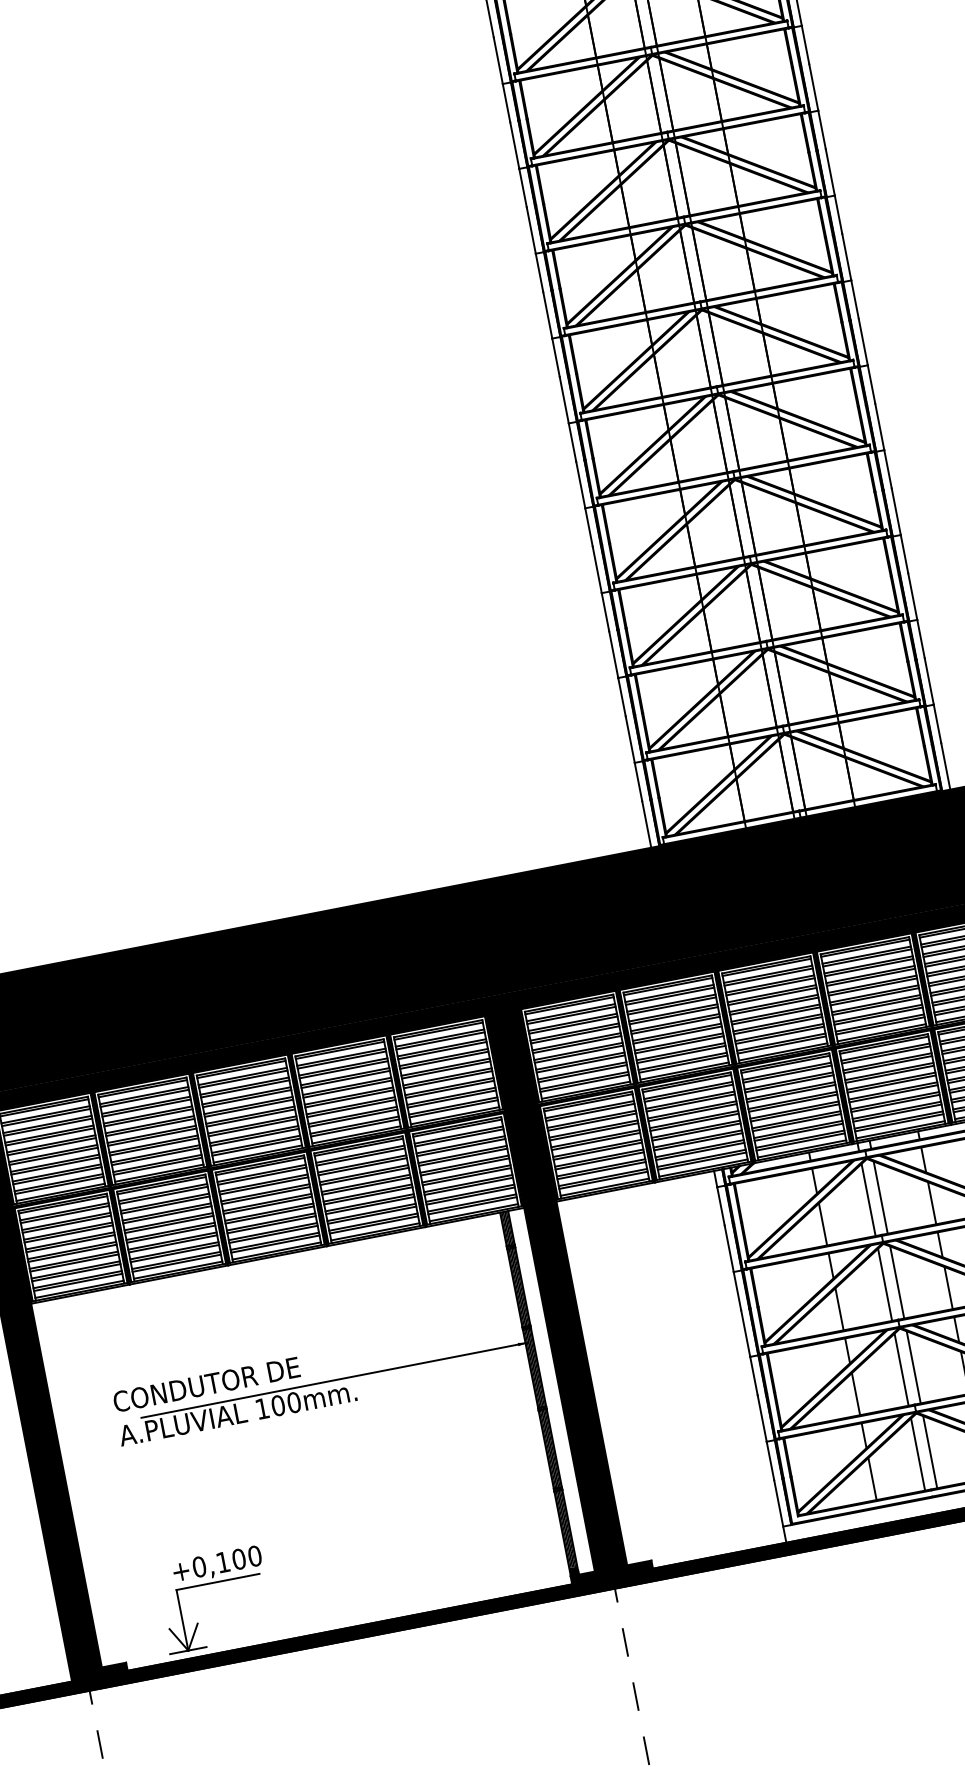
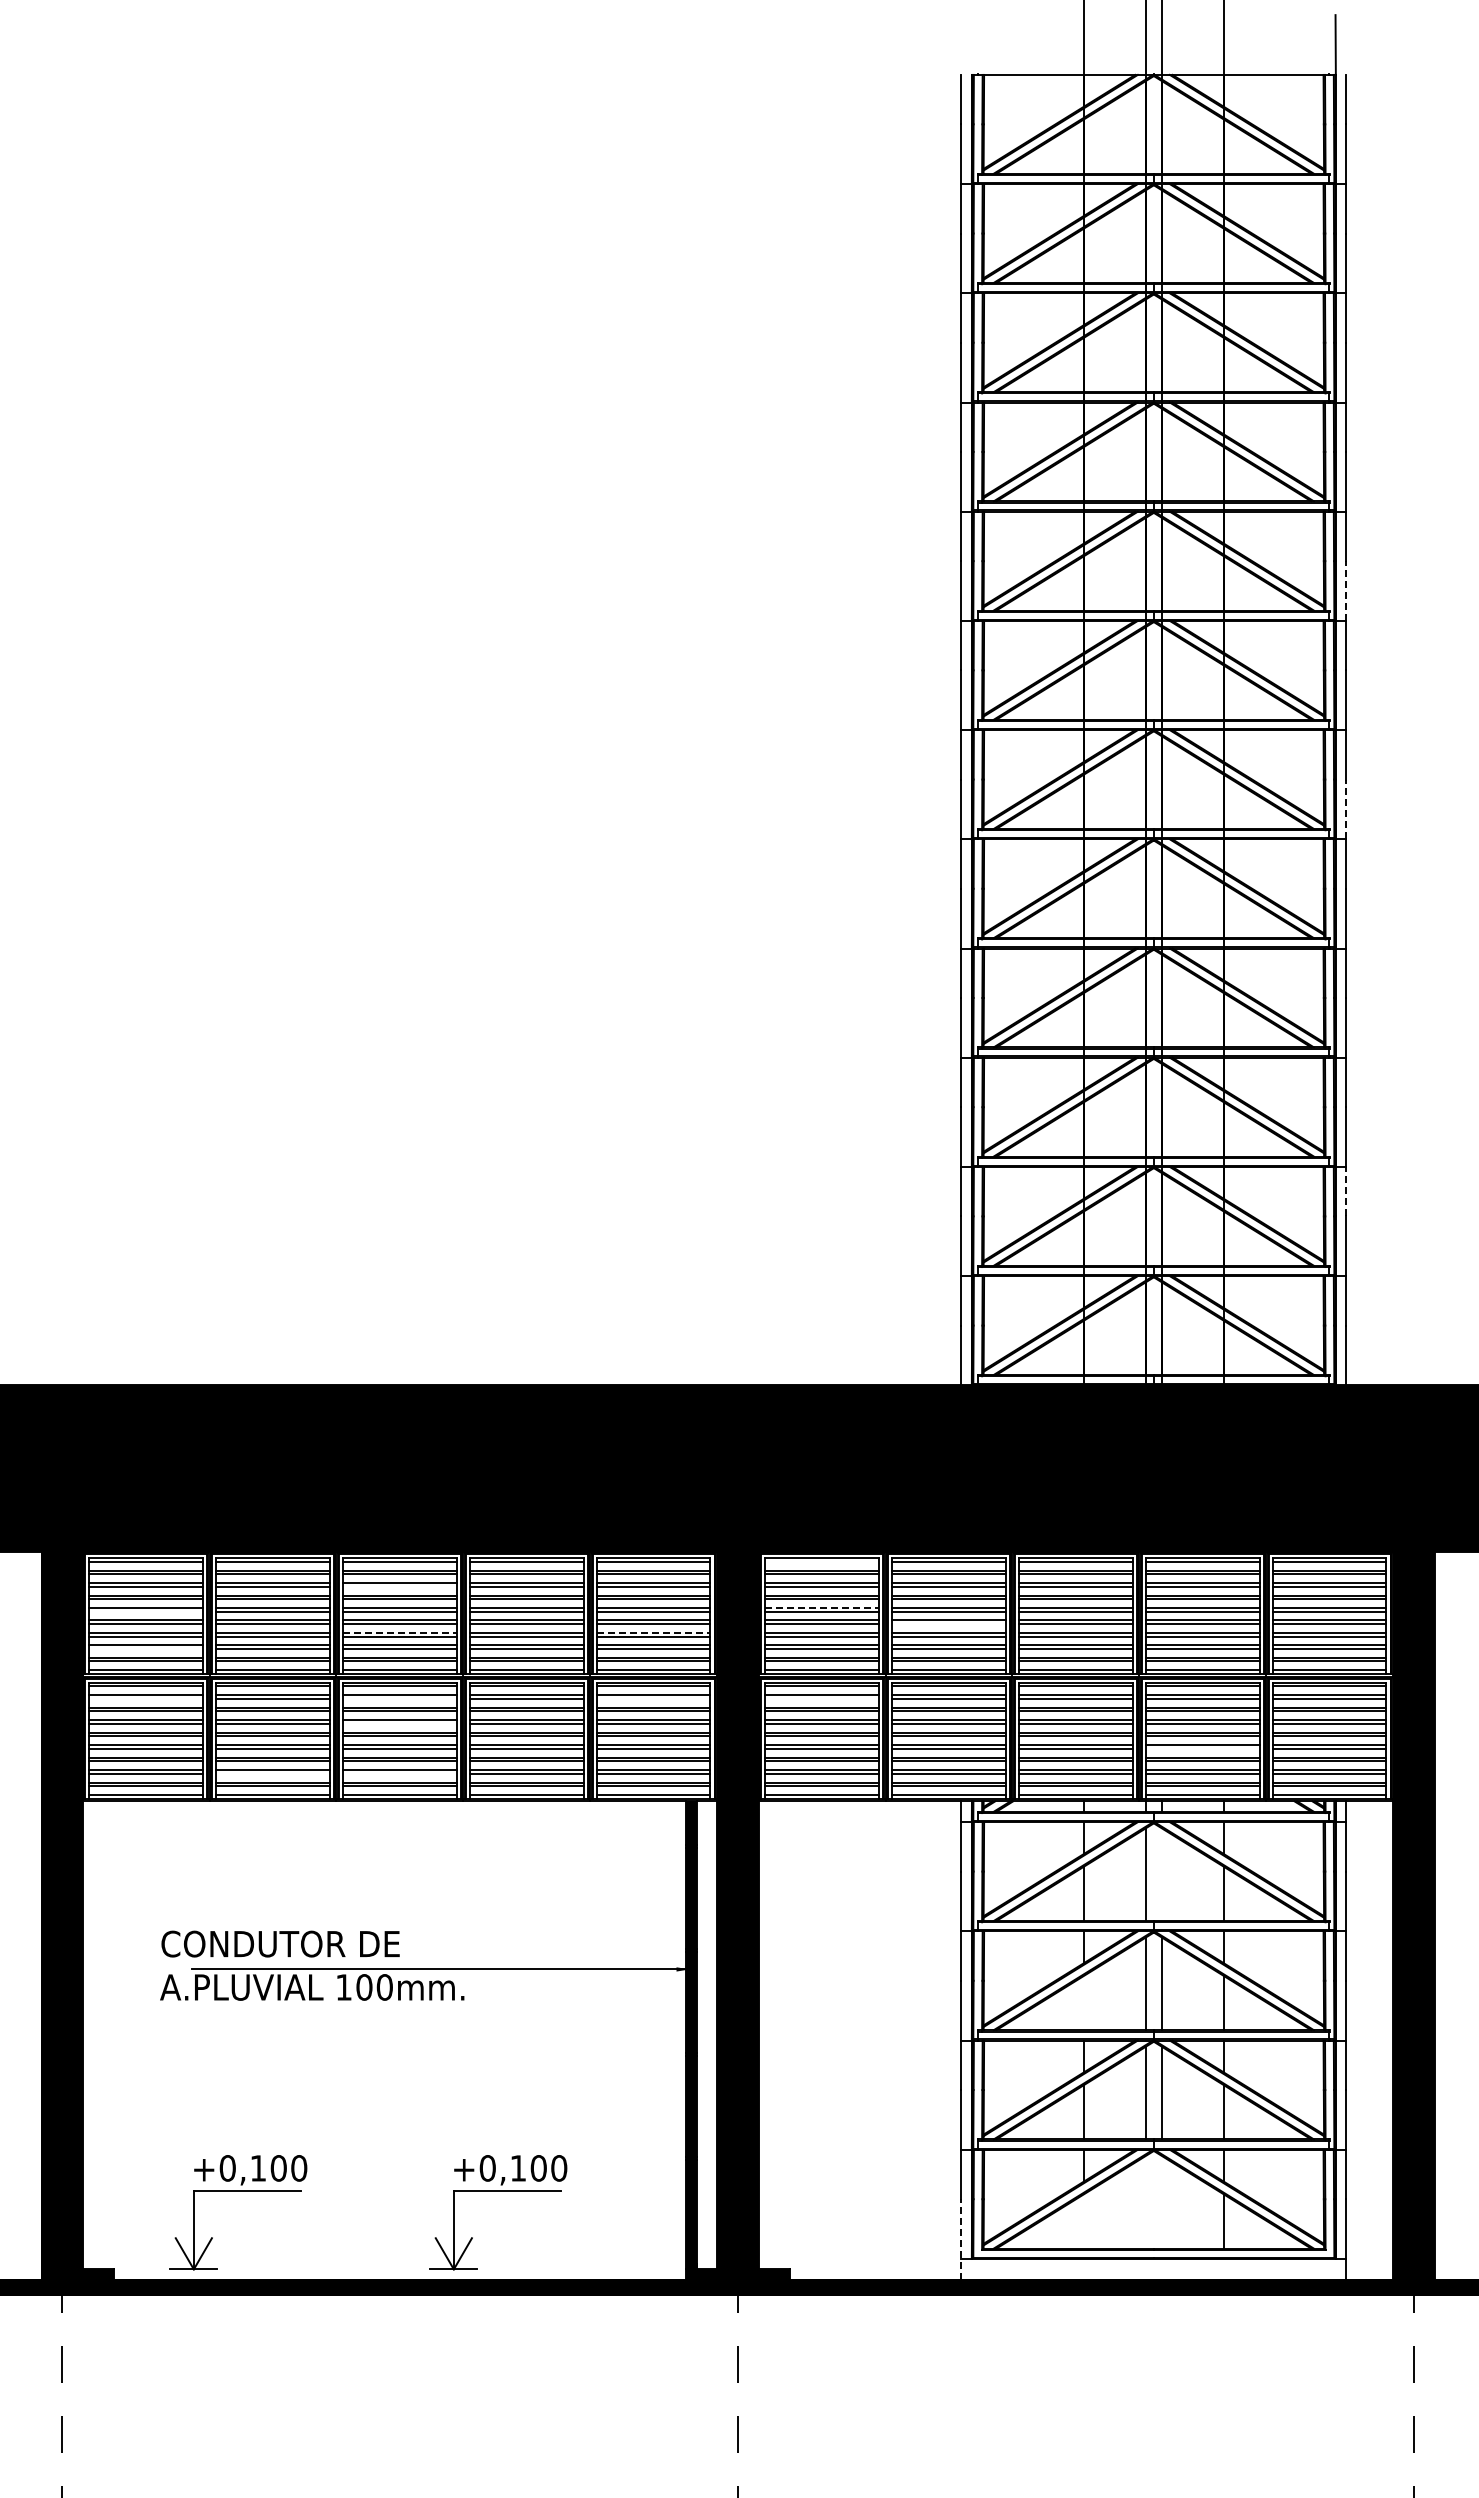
line: (830, 172) -> (1346, 591), solid -> dashed
line: (863, 342) -> (1346, 809), solid -> dashed
line: (921, 638) -> (1346, 1191), solid -> dashed
line: (569, 1005) -> (821, 1561), removed
line: (677, 1035) -> (948, 1624), removed
line: (576, 1041) -> (822, 1607), solid -> dashed
line: (449, 1086) -> (653, 1632), solid -> dashed
line: (244, 1088) -> (399, 1586), removed
line: (893, 1093) -> (1202, 1748), removed
line: (589, 1112) -> (821, 1698), removed
line: (251, 1124) -> (399, 1632), solid -> dashed
line: (459, 1137) -> (653, 1698), removed
line: (51, 1146) -> (145, 1611), removed
line: (56, 1175) -> (145, 1648), removed
line: (261, 1175) -> (399, 1698), removed
line: (265, 1195) -> (399, 1723), removed
line: (880, 1197) -> (1161, 1874), removed
line: (64, 1214) -> (145, 1698), removed
line: (273, 1234) -> (399, 1773), removed
line: (174, 1253) -> (272, 1773), removed
line: (839, 1309) -> (1083, 2003), removed
line: (929, 1451) -> (1161, 2201), removed
line: (918, 1453) -> (1146, 2201), removed
line: (872, 1479) -> (1083, 2221), removed
line: (780, 1511) -> (961, 2239), solid -> dashed
part: (413, 1544) -> (498, 2191), added

